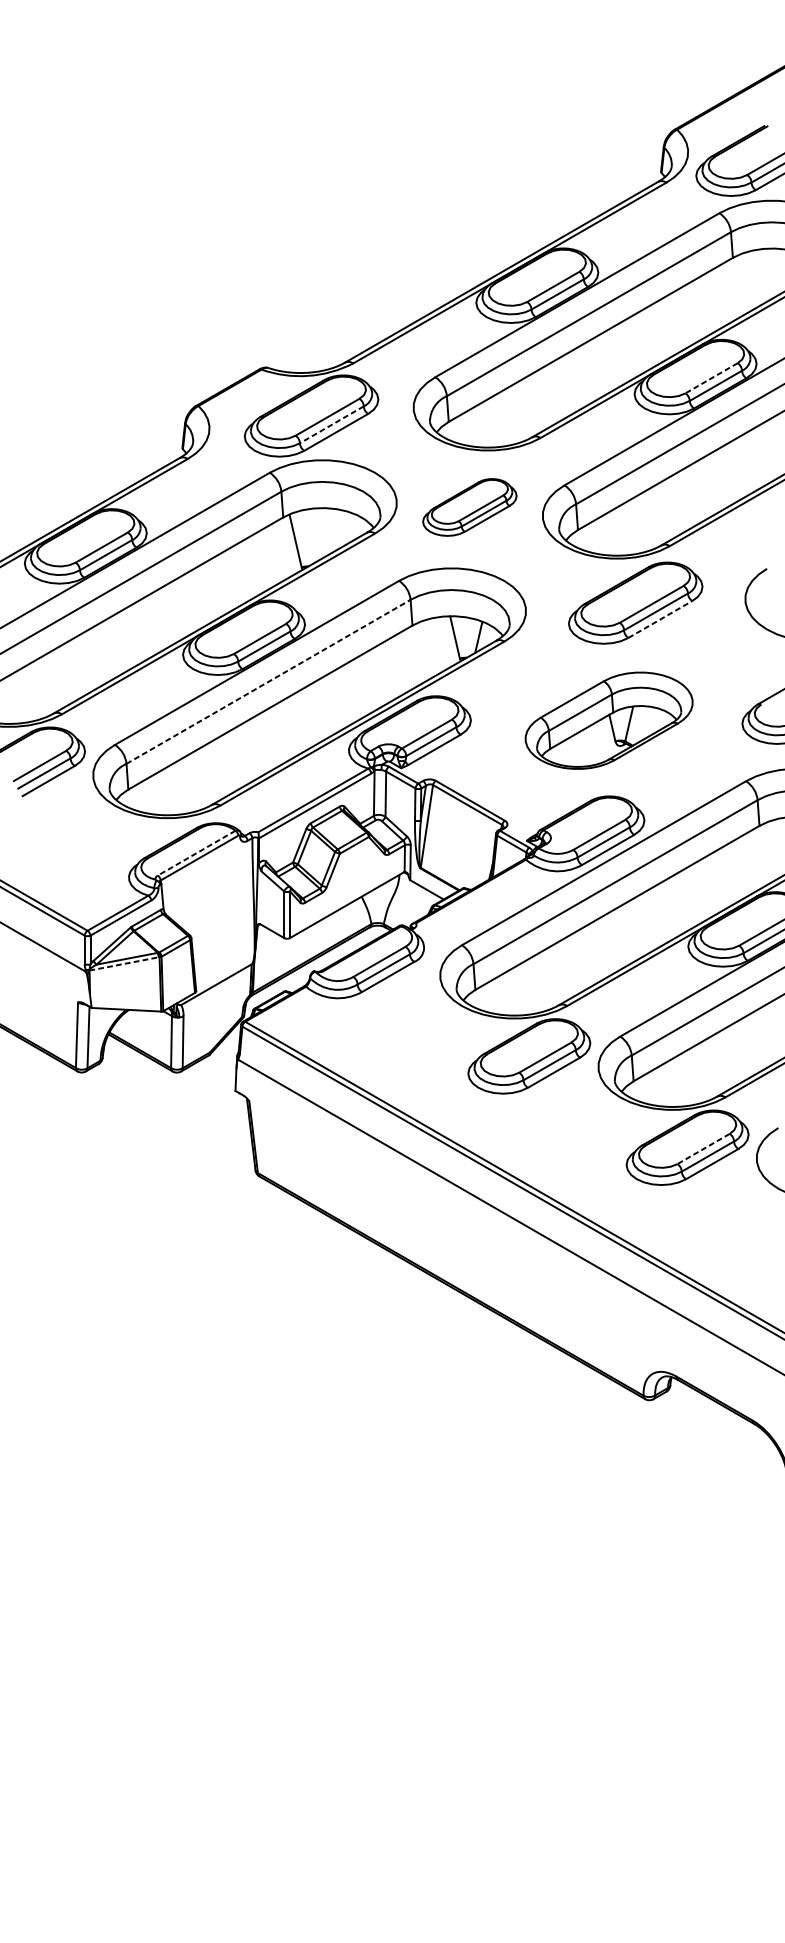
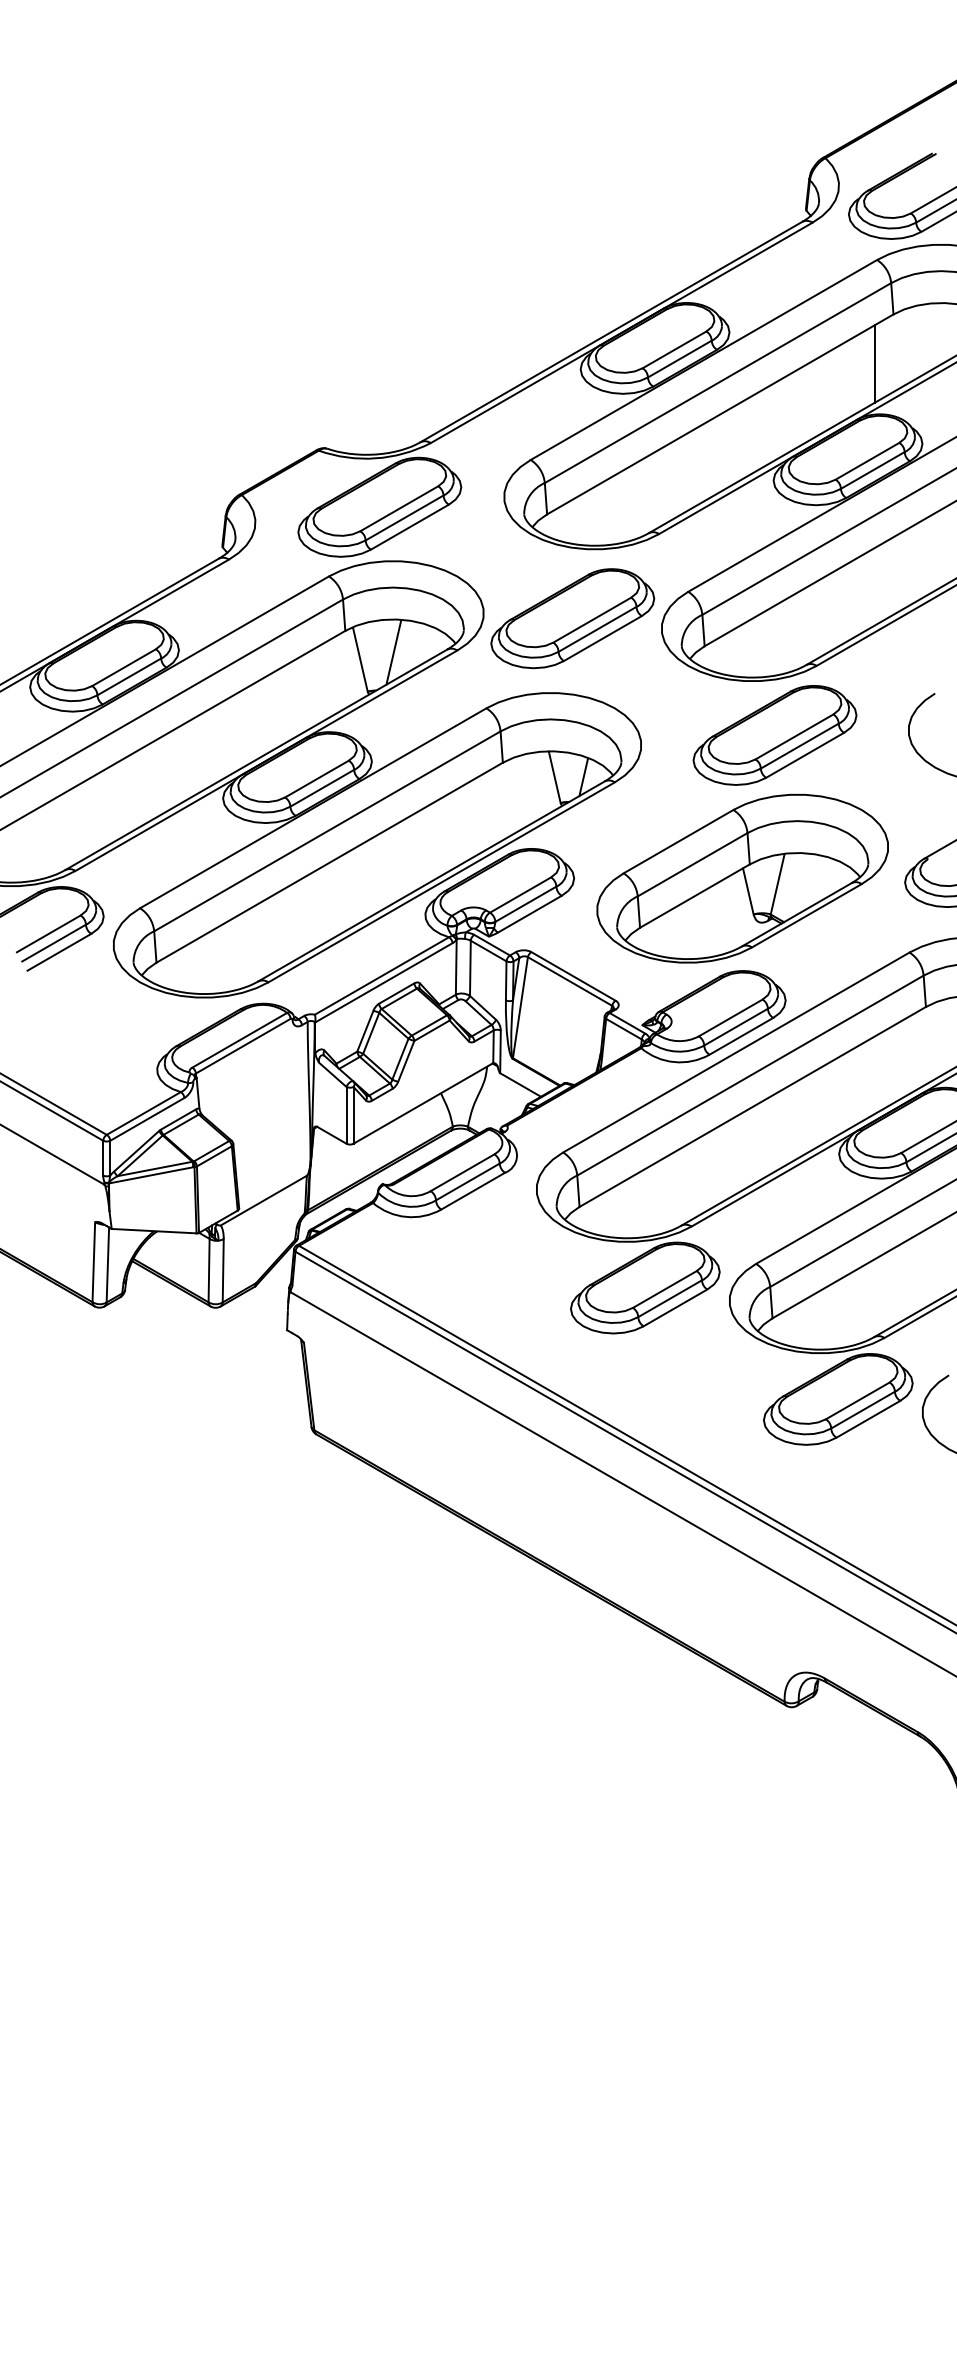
line: (717, 298) -> (874, 363), added
line: (711, 378) -> (867, 461), dashed -> solid
line: (331, 424) -> (404, 517), dashed -> solid
part: (469, 507) -> (572, 618), size x1.43
line: (322, 535) -> (393, 652), added
line: (660, 619) -> (805, 755), dashed -> solid
line: (268, 681) -> (327, 831), dashed -> solid
part: (609, 720) -> (742, 878), size x1.43
line: (196, 853) -> (239, 1040), dashed -> solid
line: (124, 964) -> (151, 1175), dashed -> solid
line: (703, 1148) -> (857, 1400), dashed -> solid

